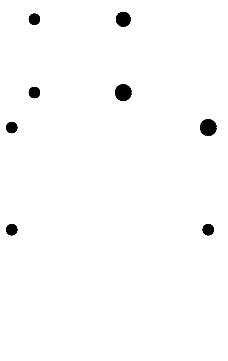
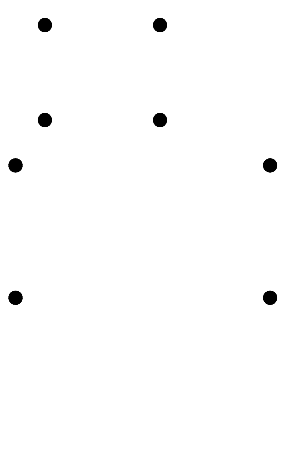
part: (122, 18) -> (159, 24), size x0.71
part: (122, 92) -> (159, 119), size x0.62
part: (207, 127) -> (269, 165), size x0.62

